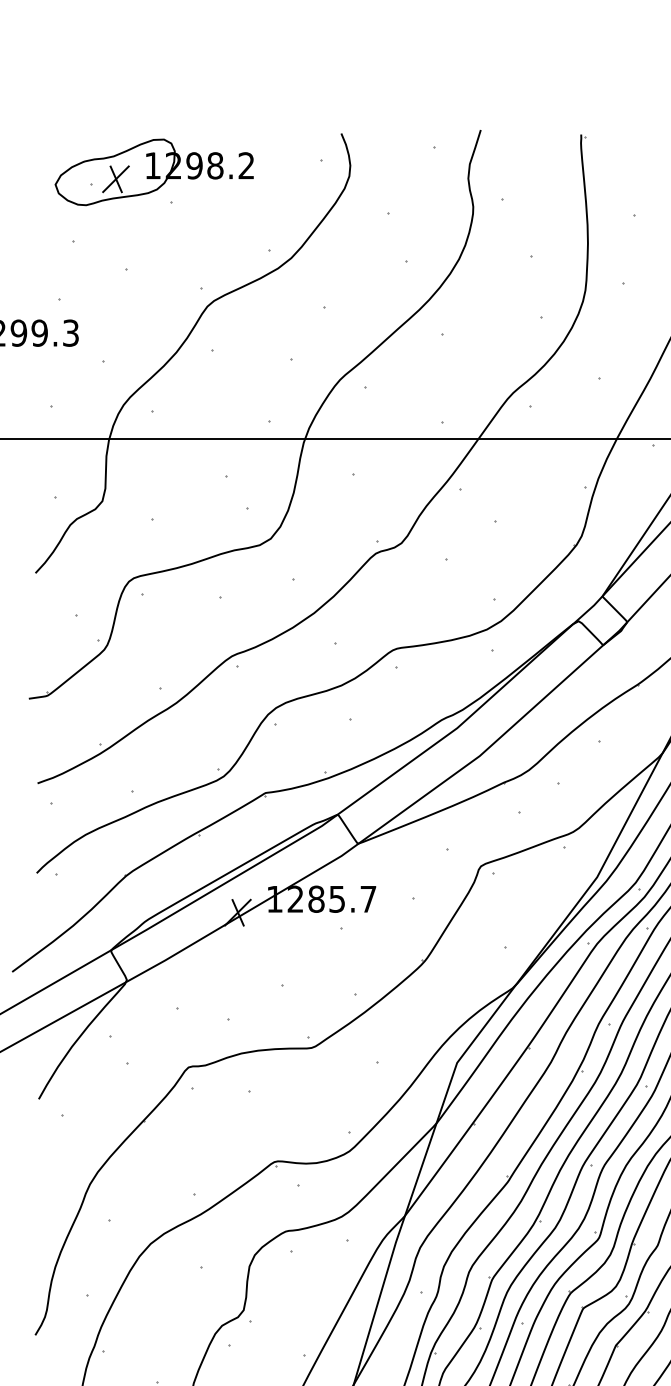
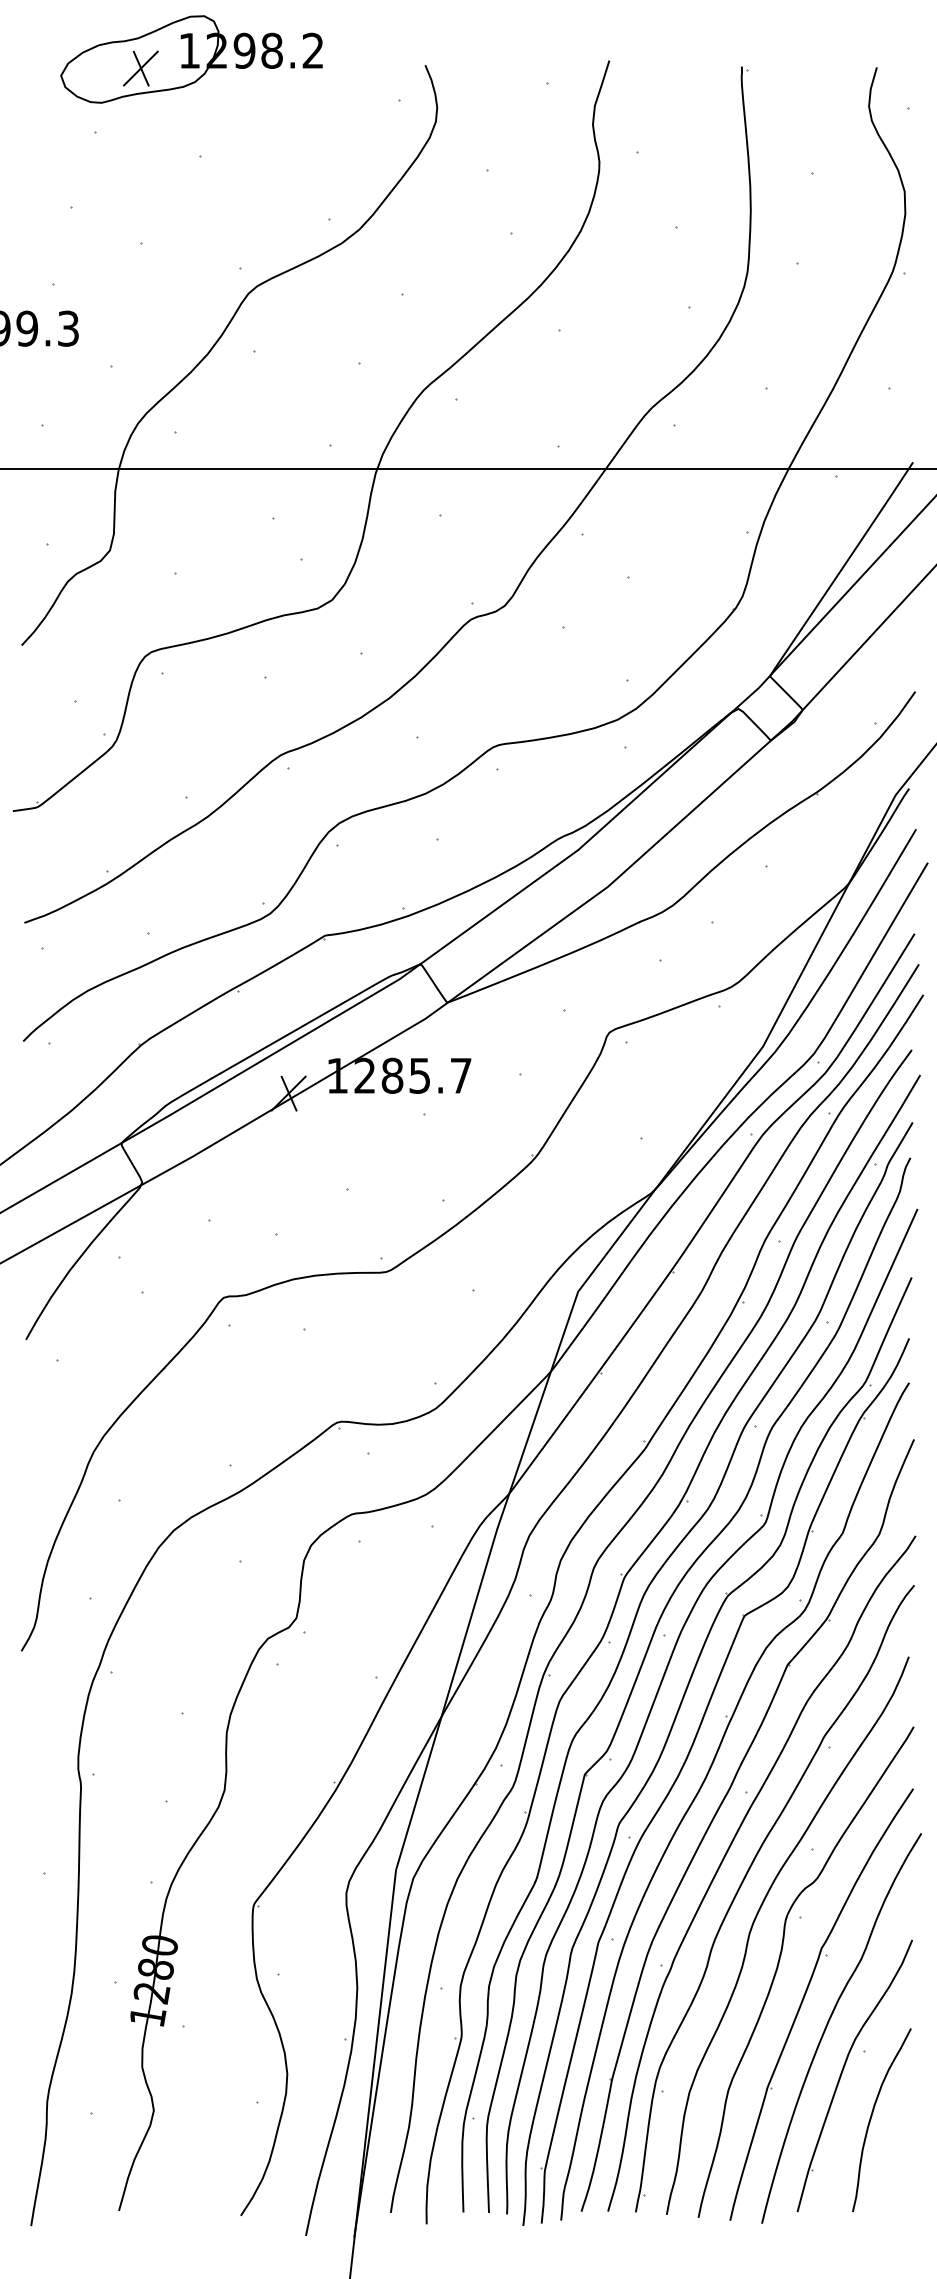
part: (154, 172) -> (191, 59), moved

